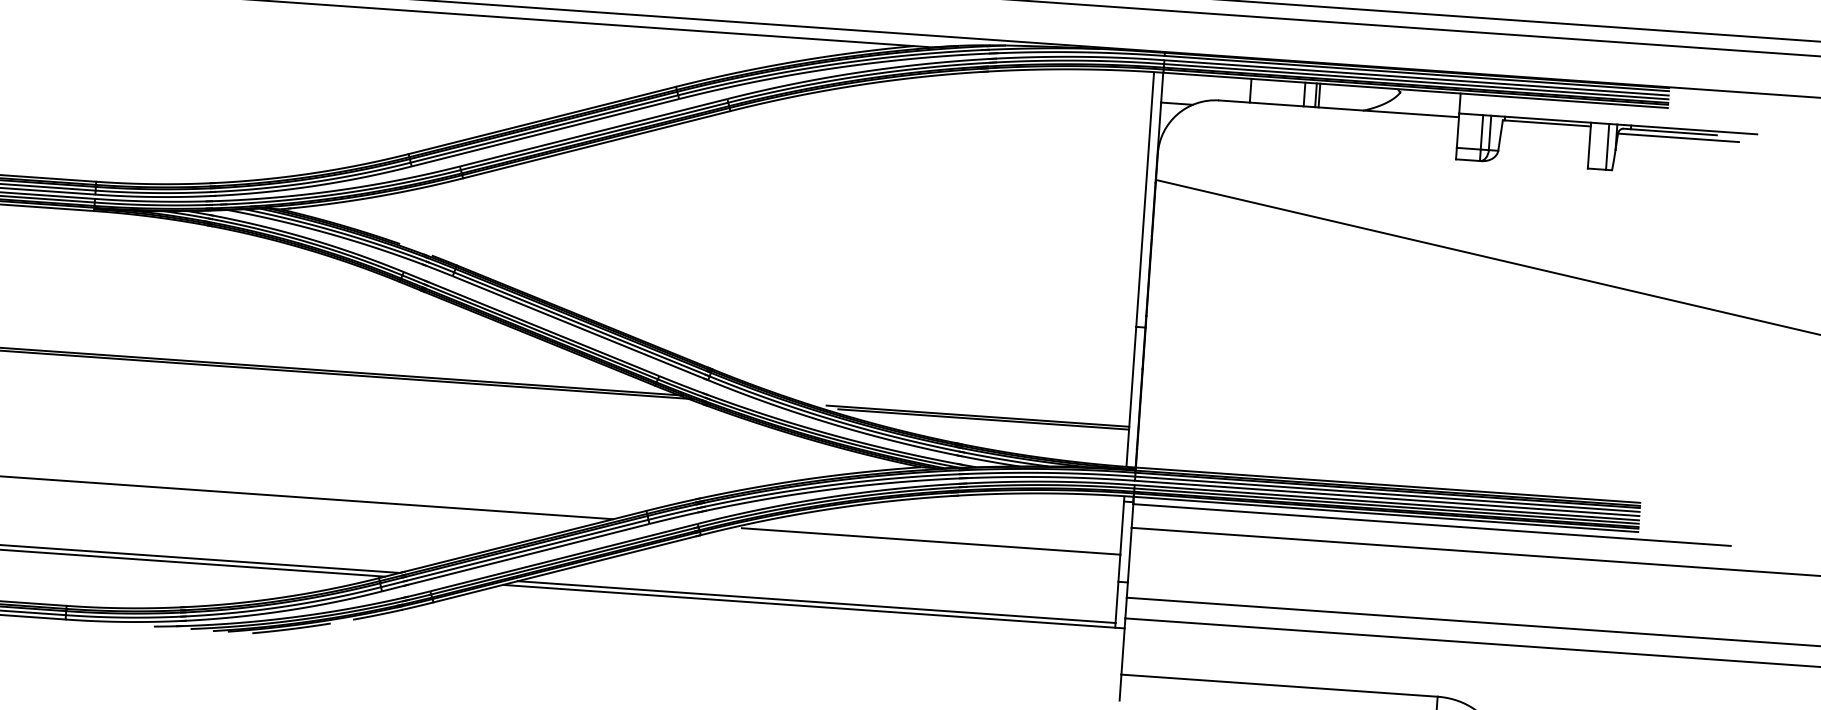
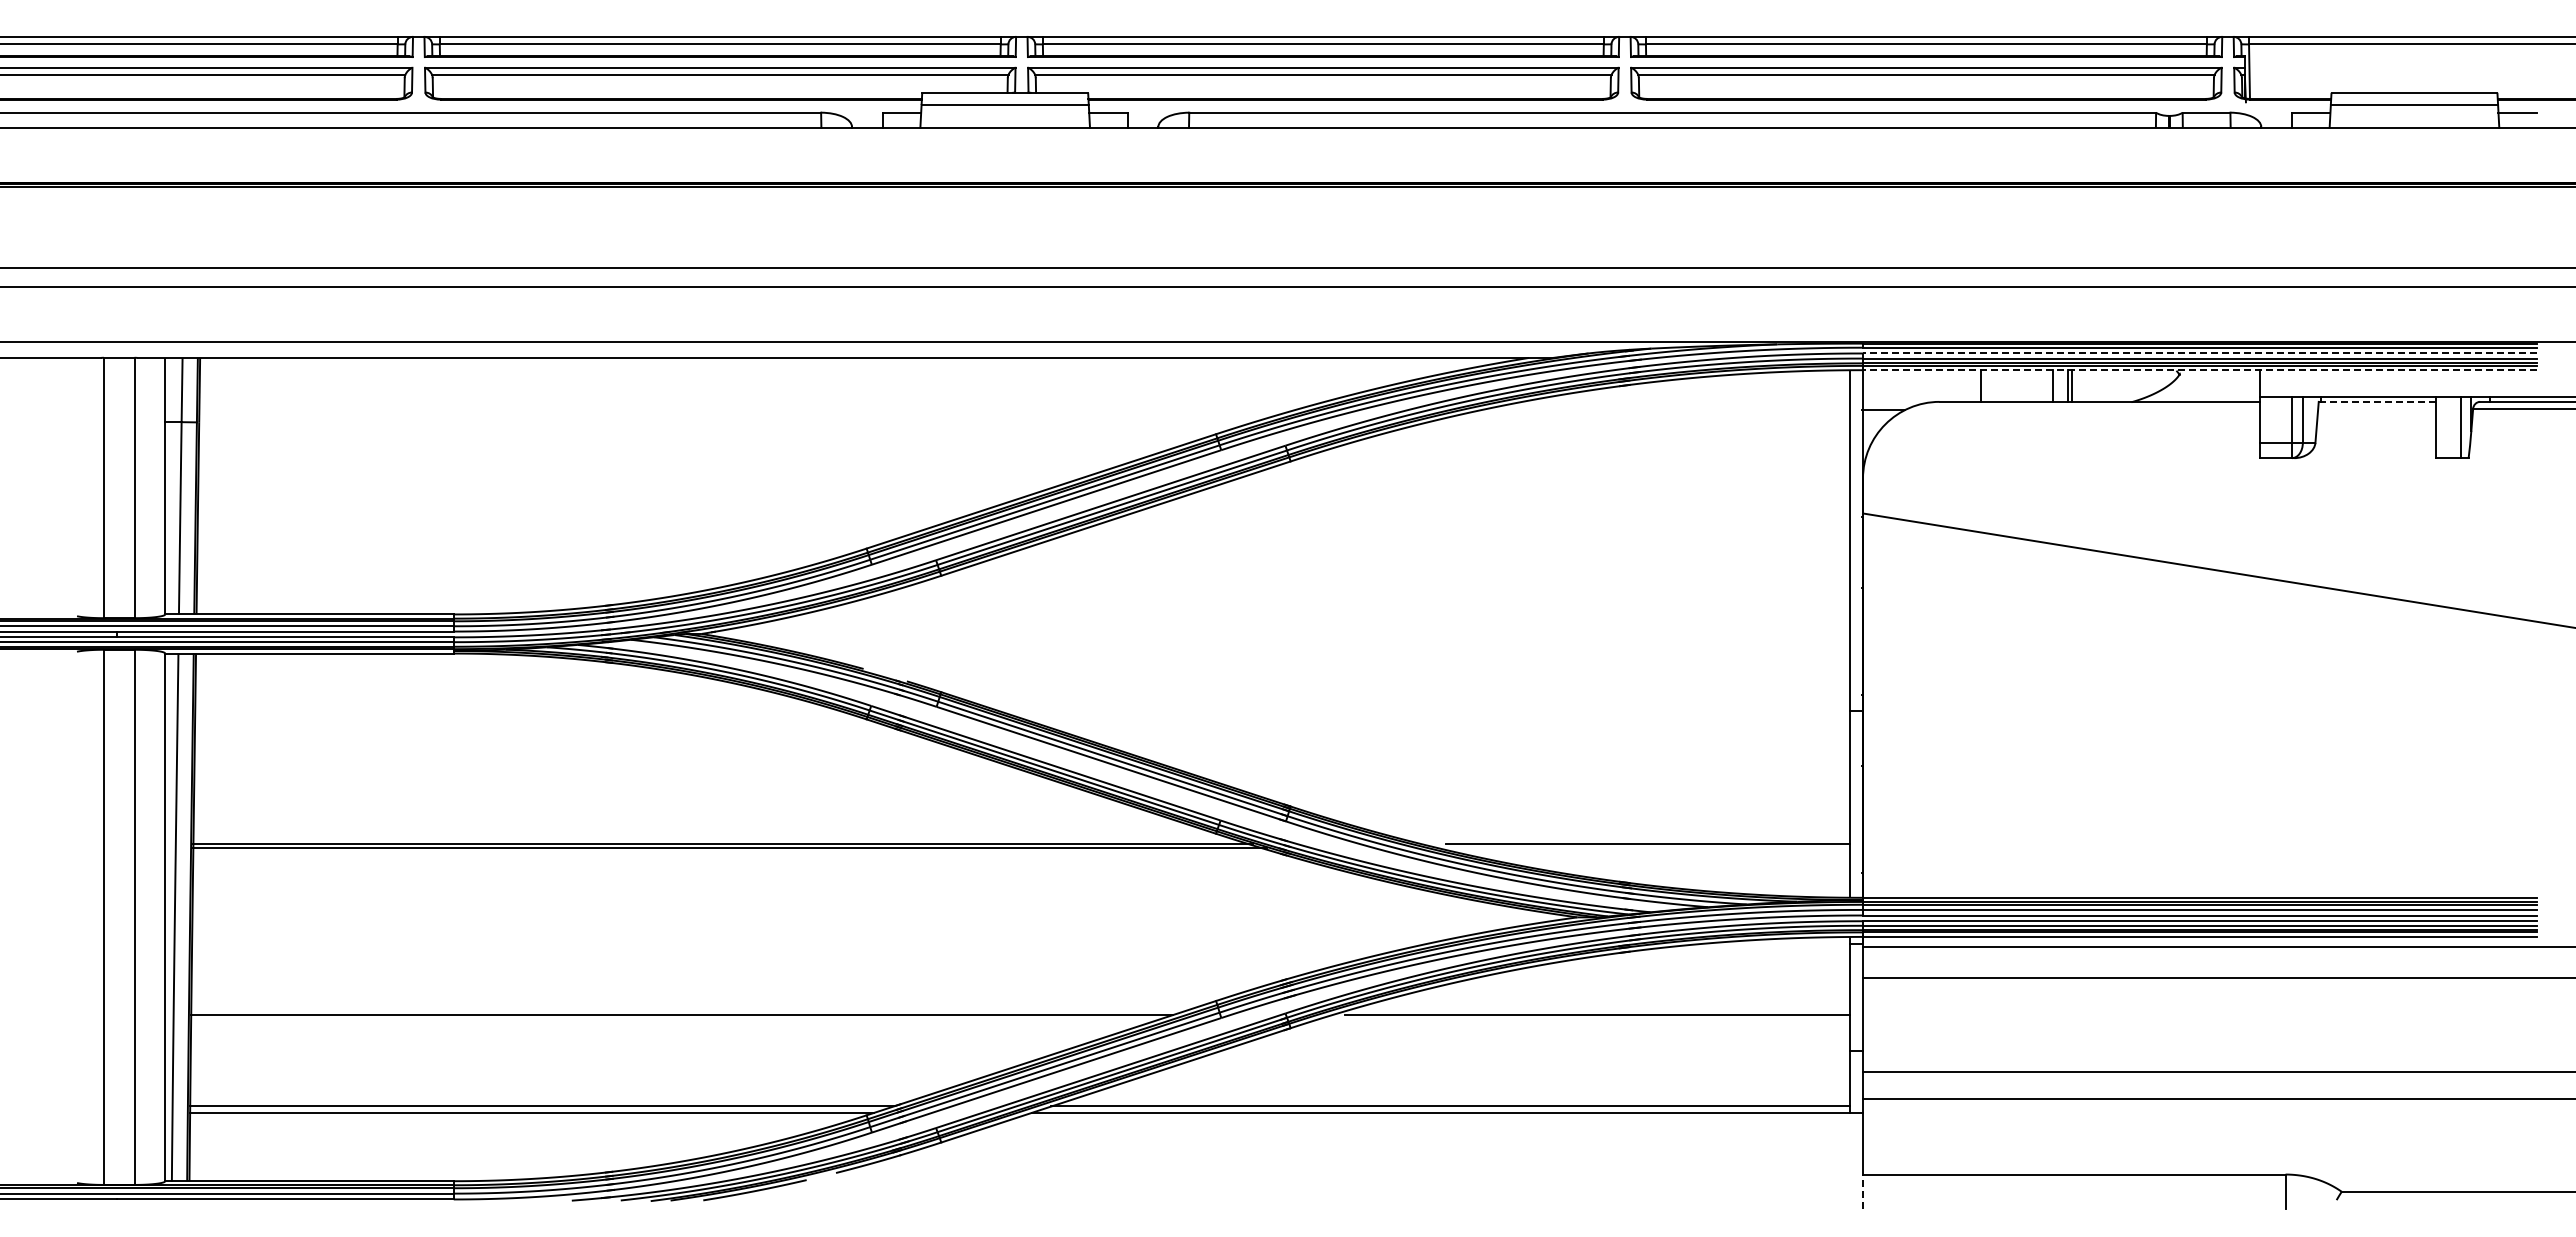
line: (1416, 77) -> (2199, 353), solid -> dashed
line: (1415, 90) -> (2199, 370), solid -> dashed
line: (1546, 123) -> (2377, 401), solid -> dashed
line: (983, 419) -> (1655, 848), removed
line: (1120, 687) -> (1863, 1191), solid -> dashed

